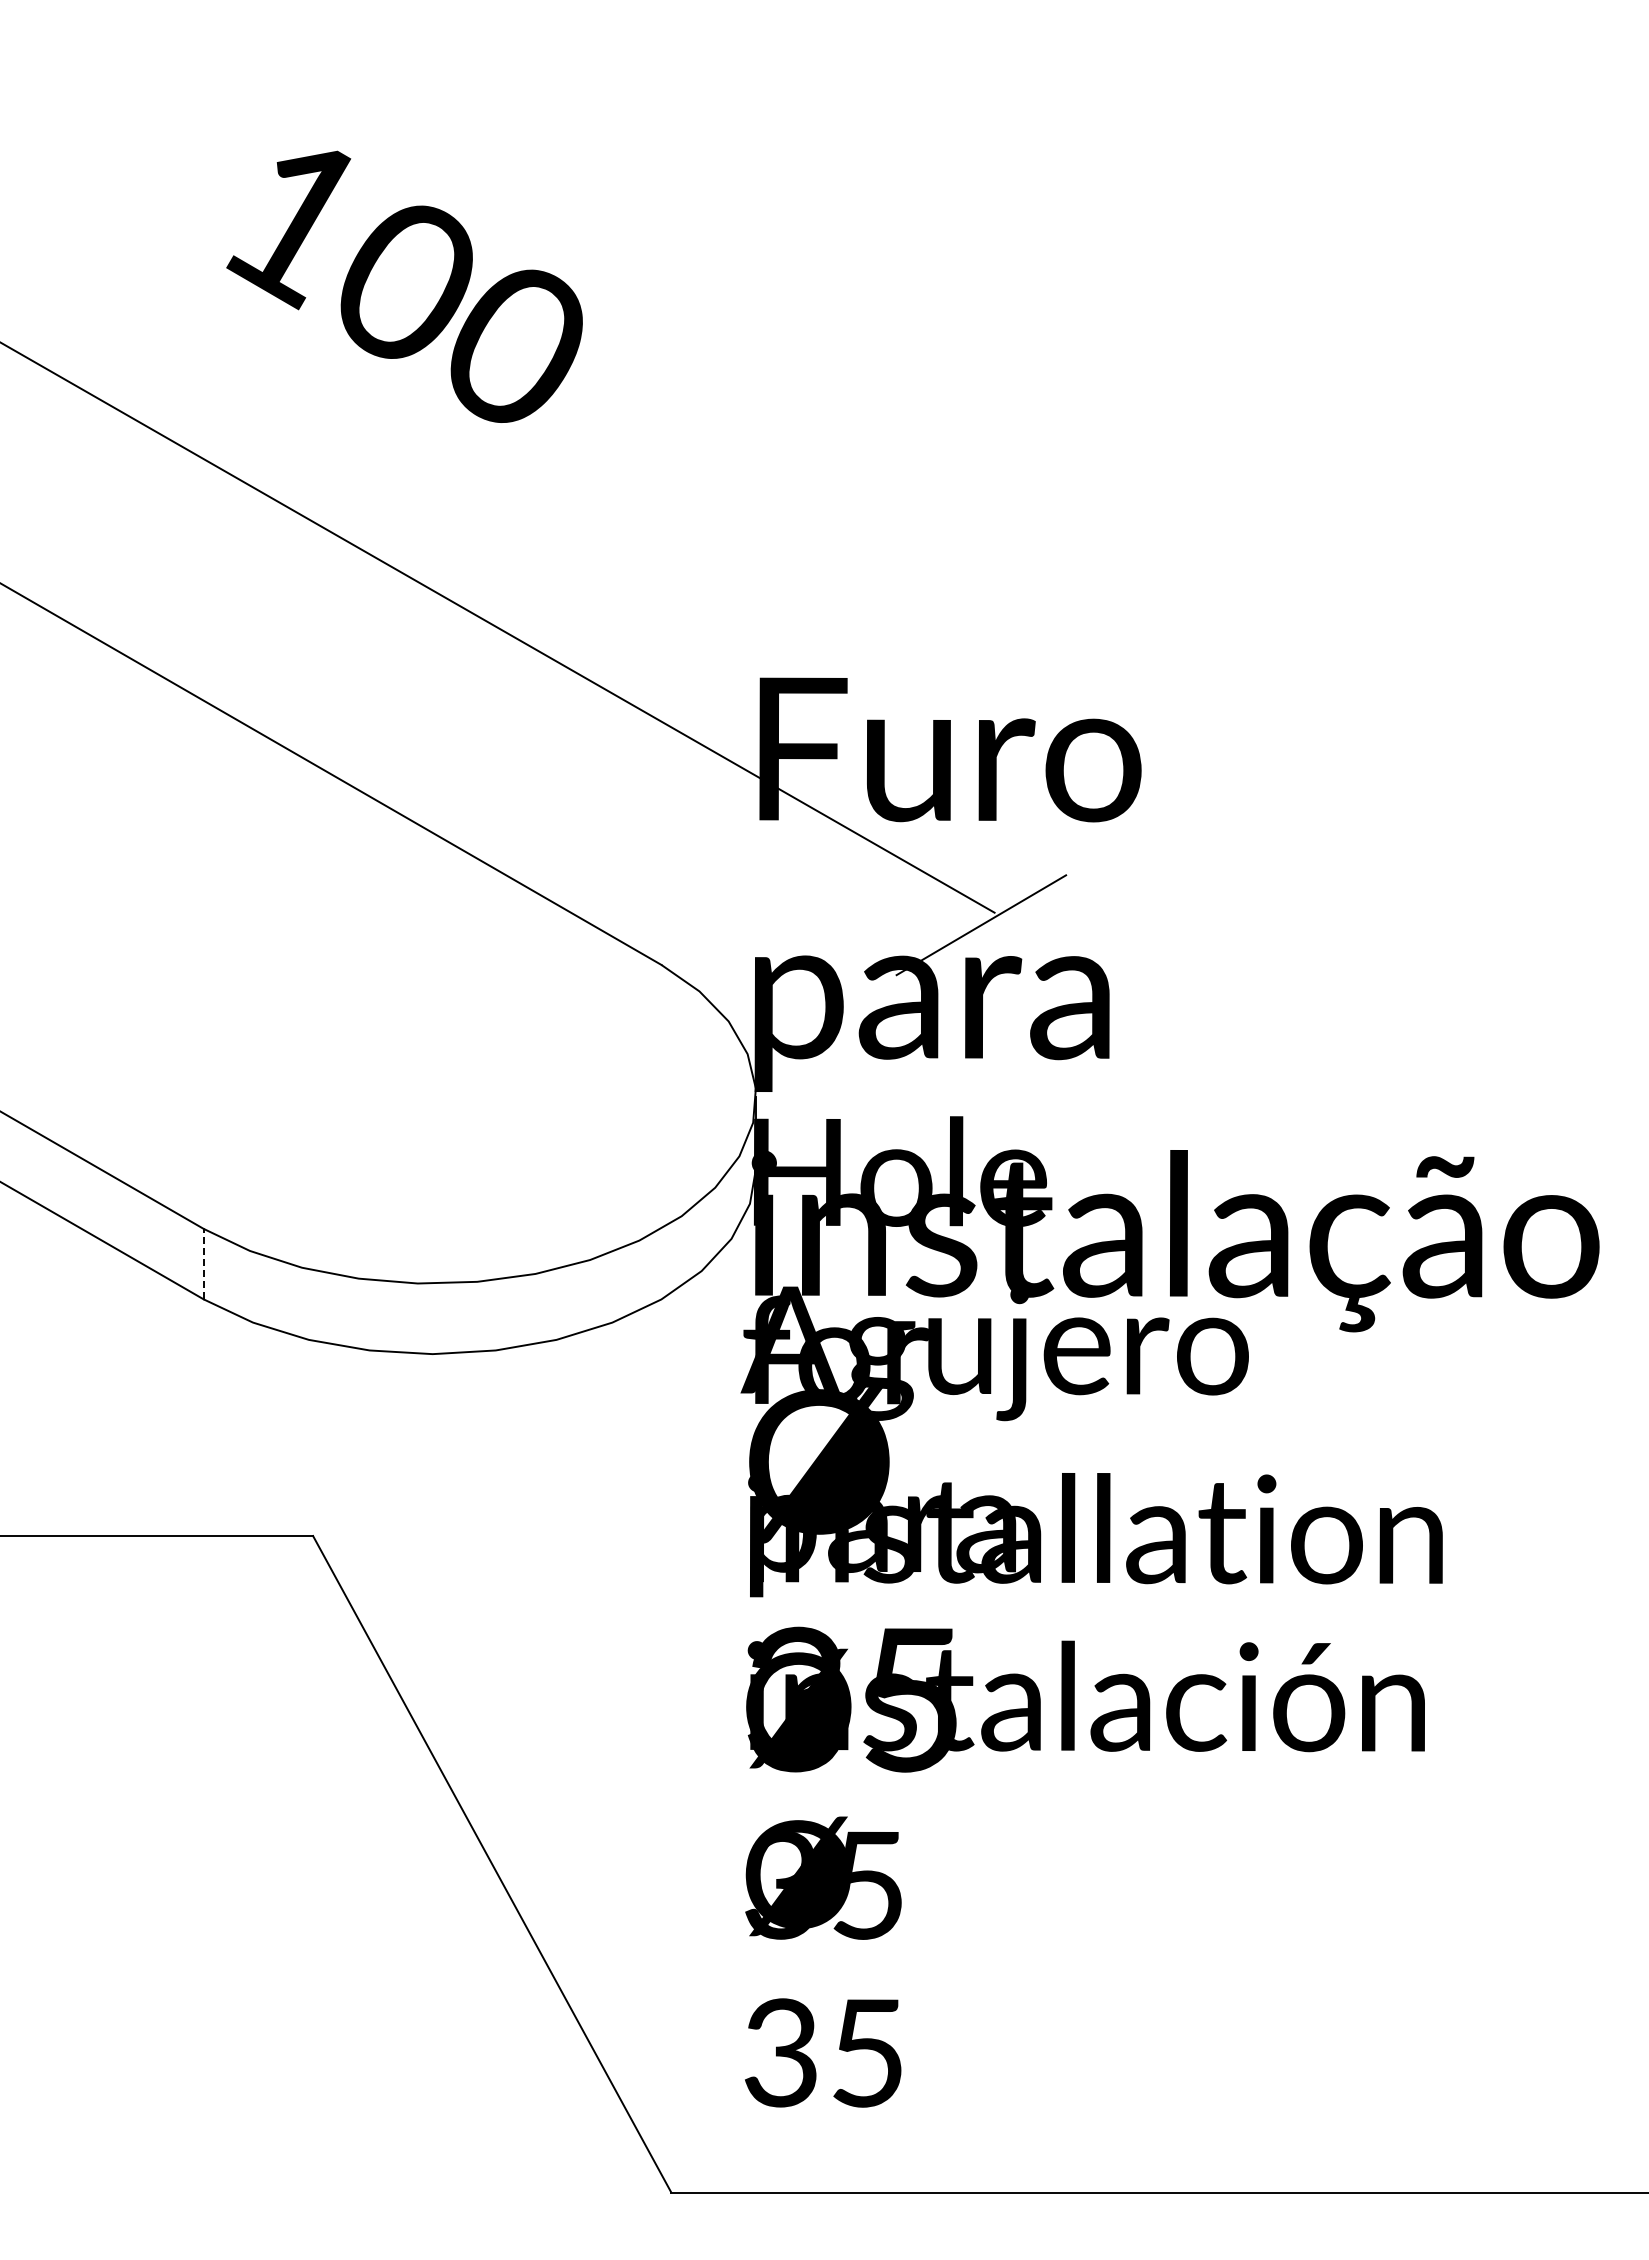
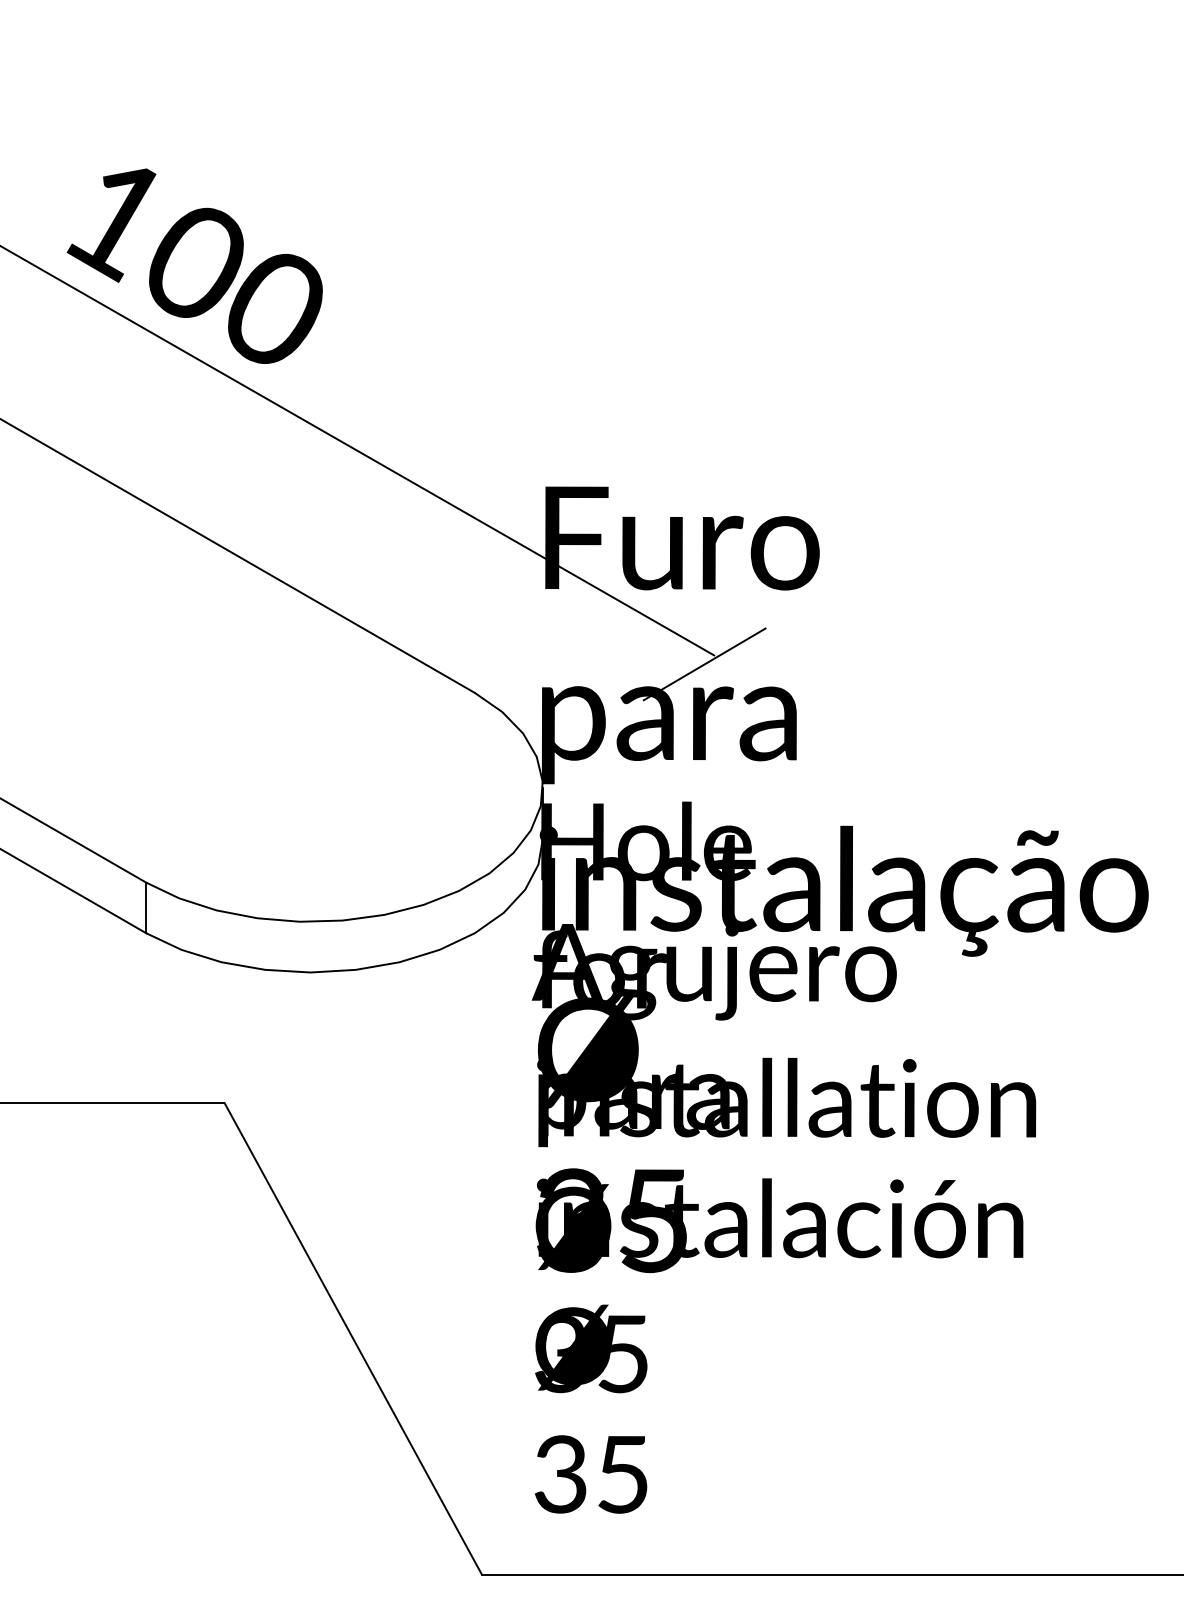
text: (404, 286) -> (194, 265), moved
line: (203, 1263) -> (145, 907), dashed -> solid

